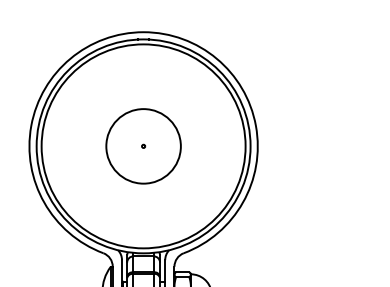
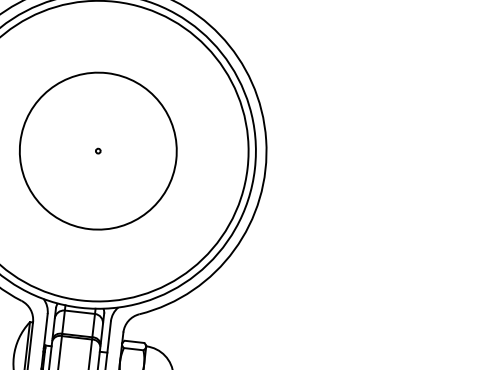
circle: (143, 146) -> (98, 151), size x1.43

